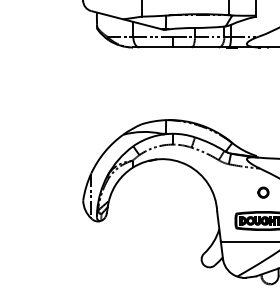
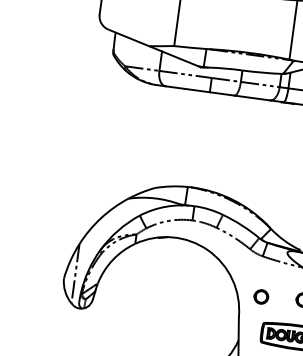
part: (231, 194) -> (260, 296), added

